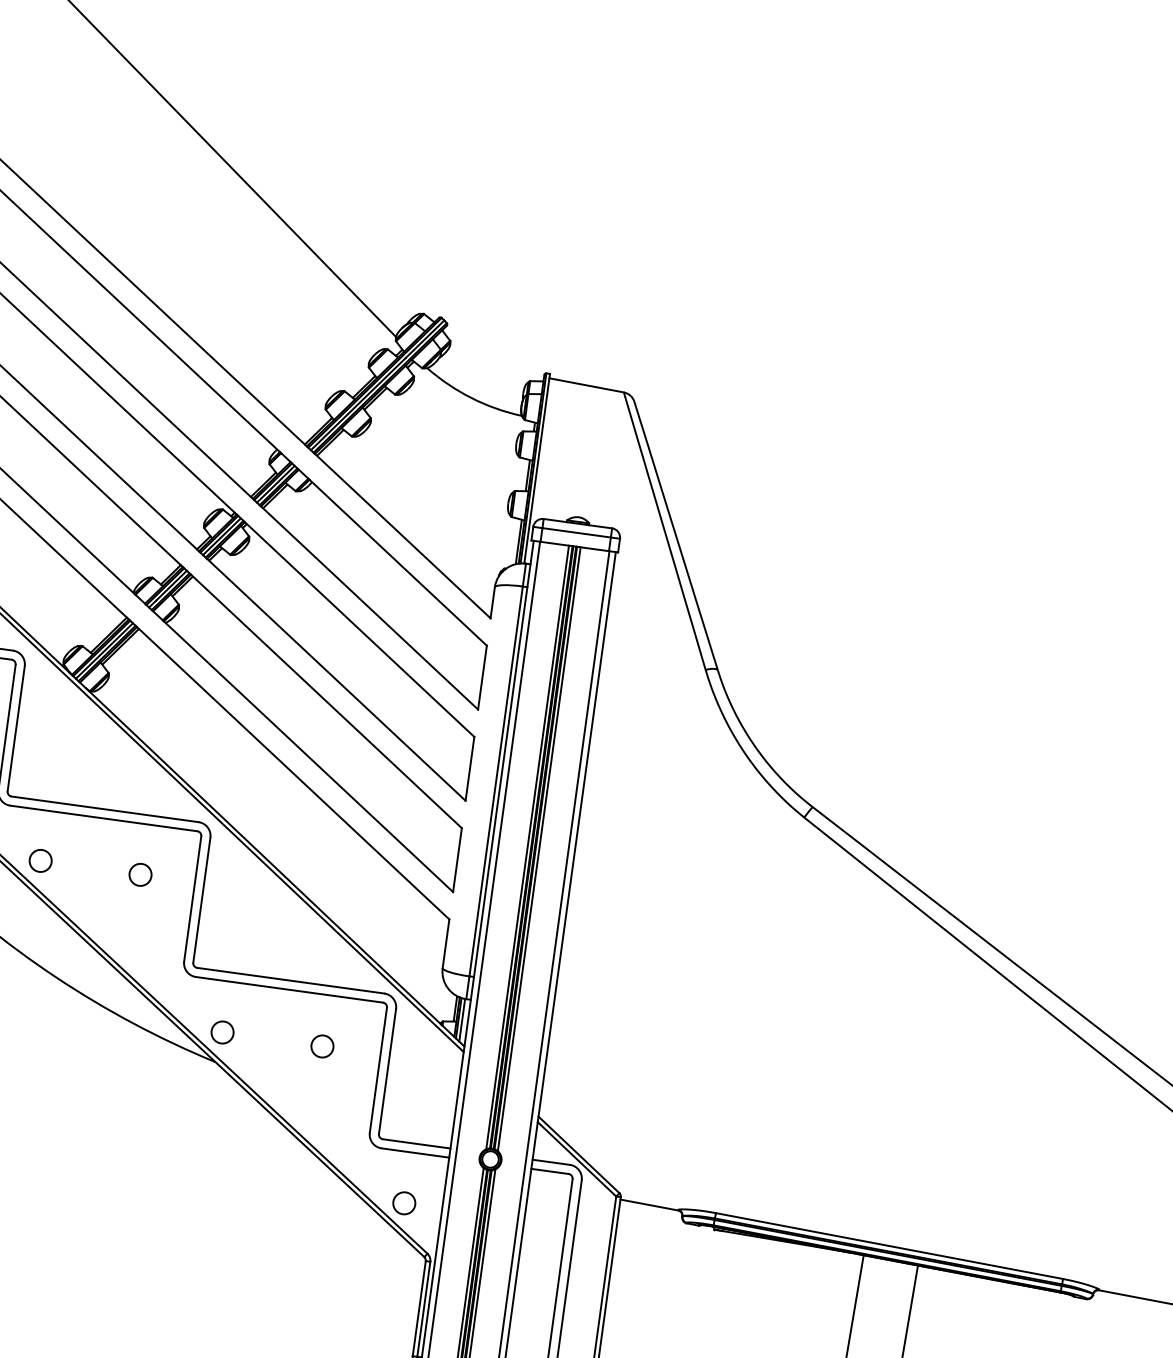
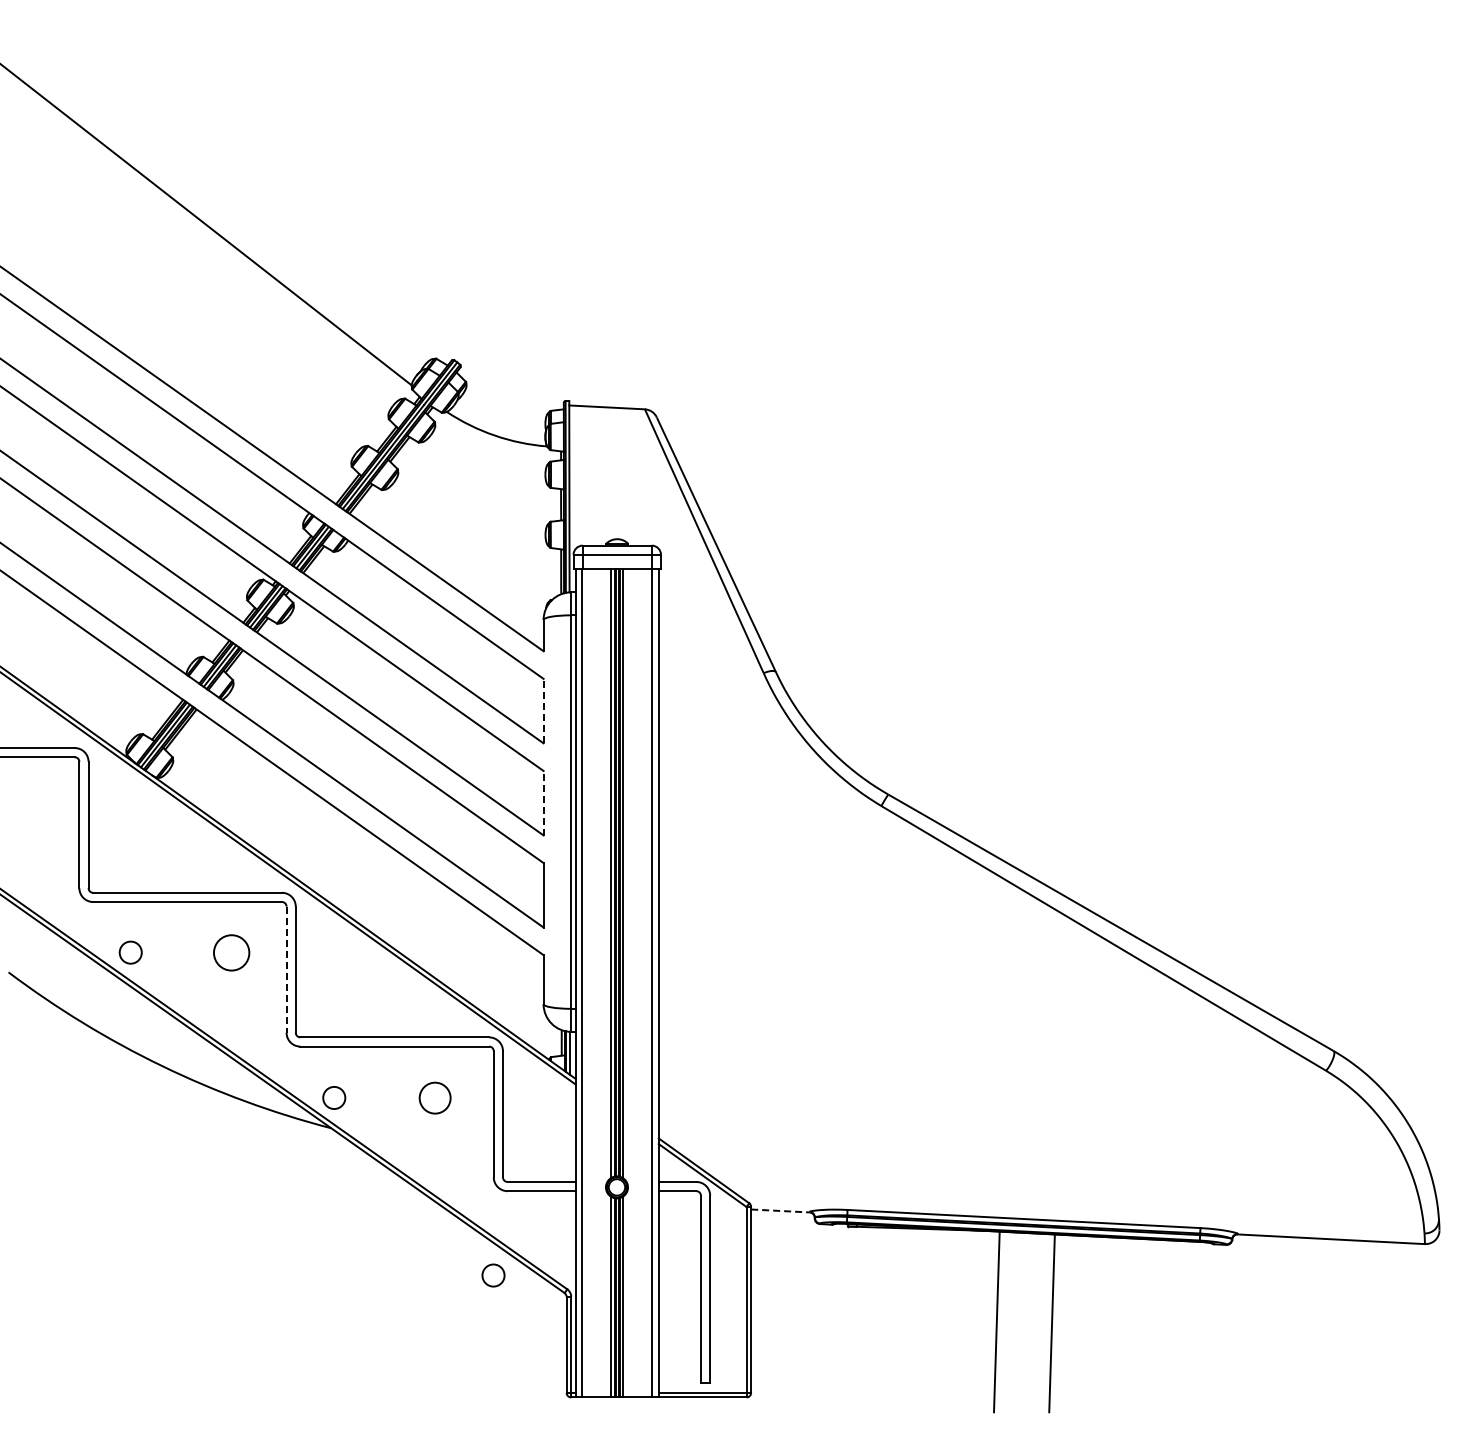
line: (482, 677) -> (543, 710), solid -> dashed
line: (469, 768) -> (543, 802), solid -> dashed
circle: (140, 874) -> (231, 952), size x1.6
line: (192, 899) -> (286, 970), solid -> dashed
circle: (321, 1046) -> (434, 1098), size x1.4
circle: (404, 1203) -> (493, 1275), moved
line: (649, 1204) -> (780, 1210), solid -> dashed

